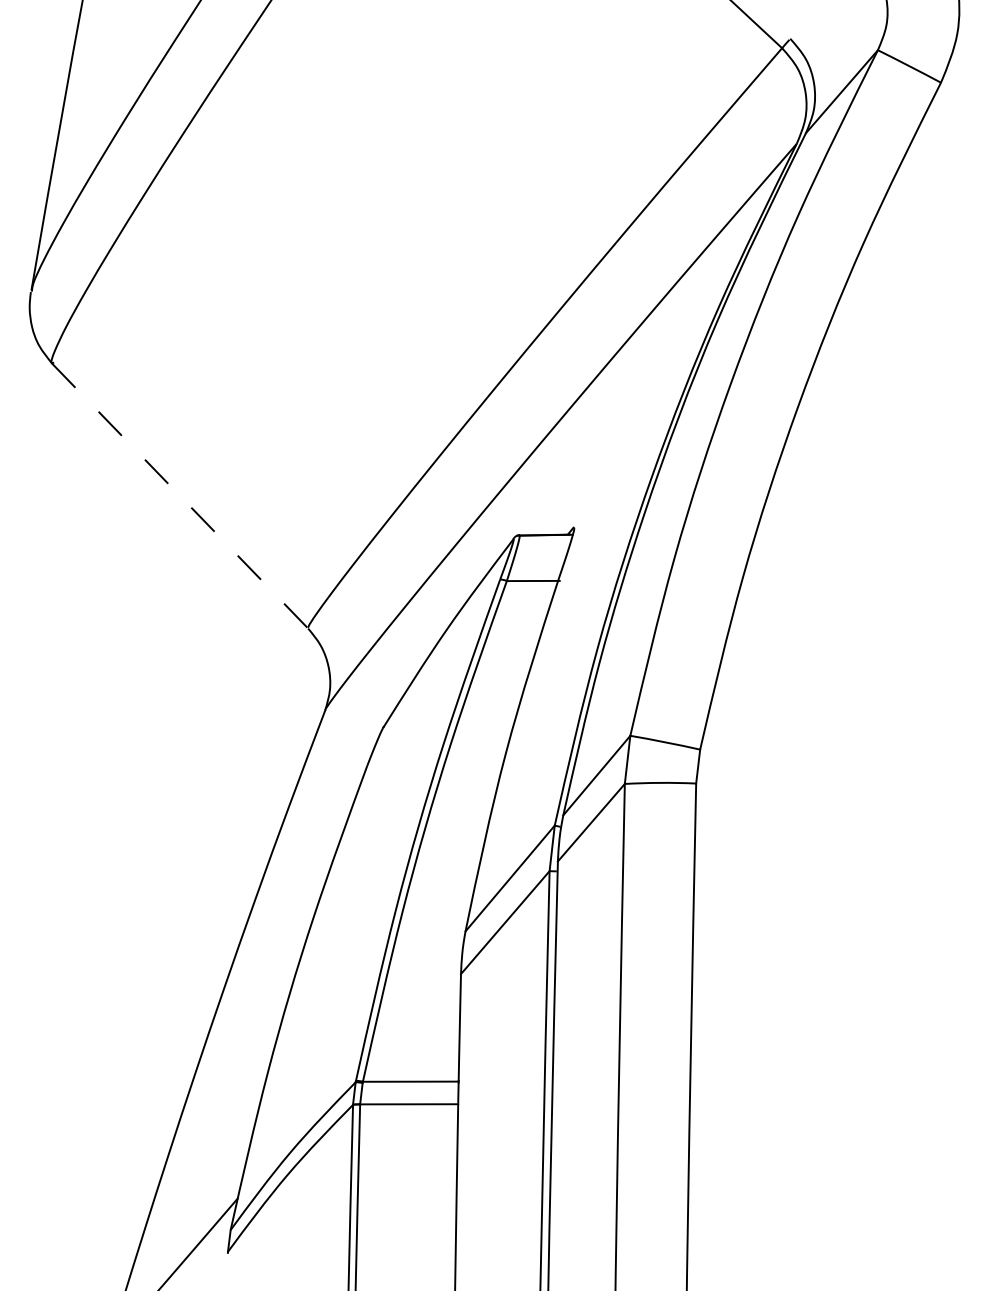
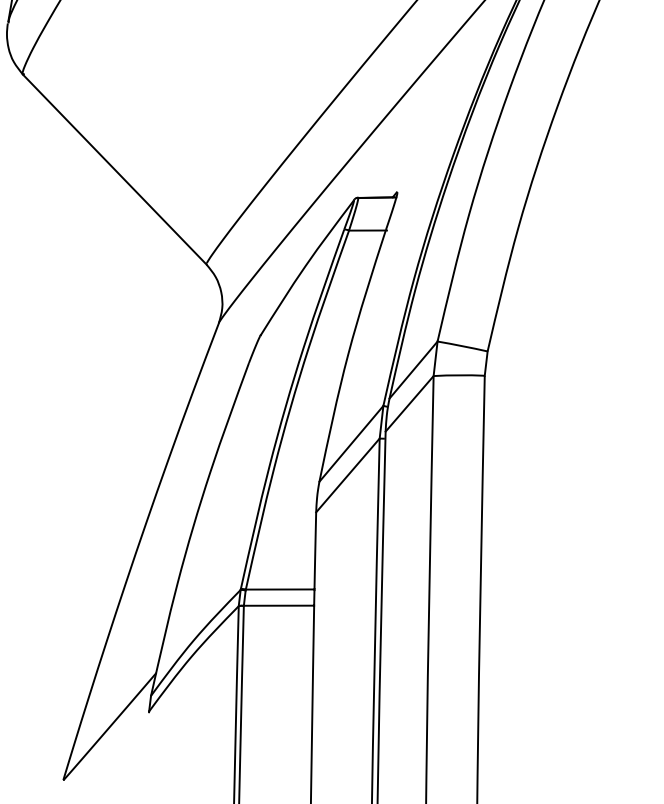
line: (180, 496) -> (115, 169), dashed -> solid

